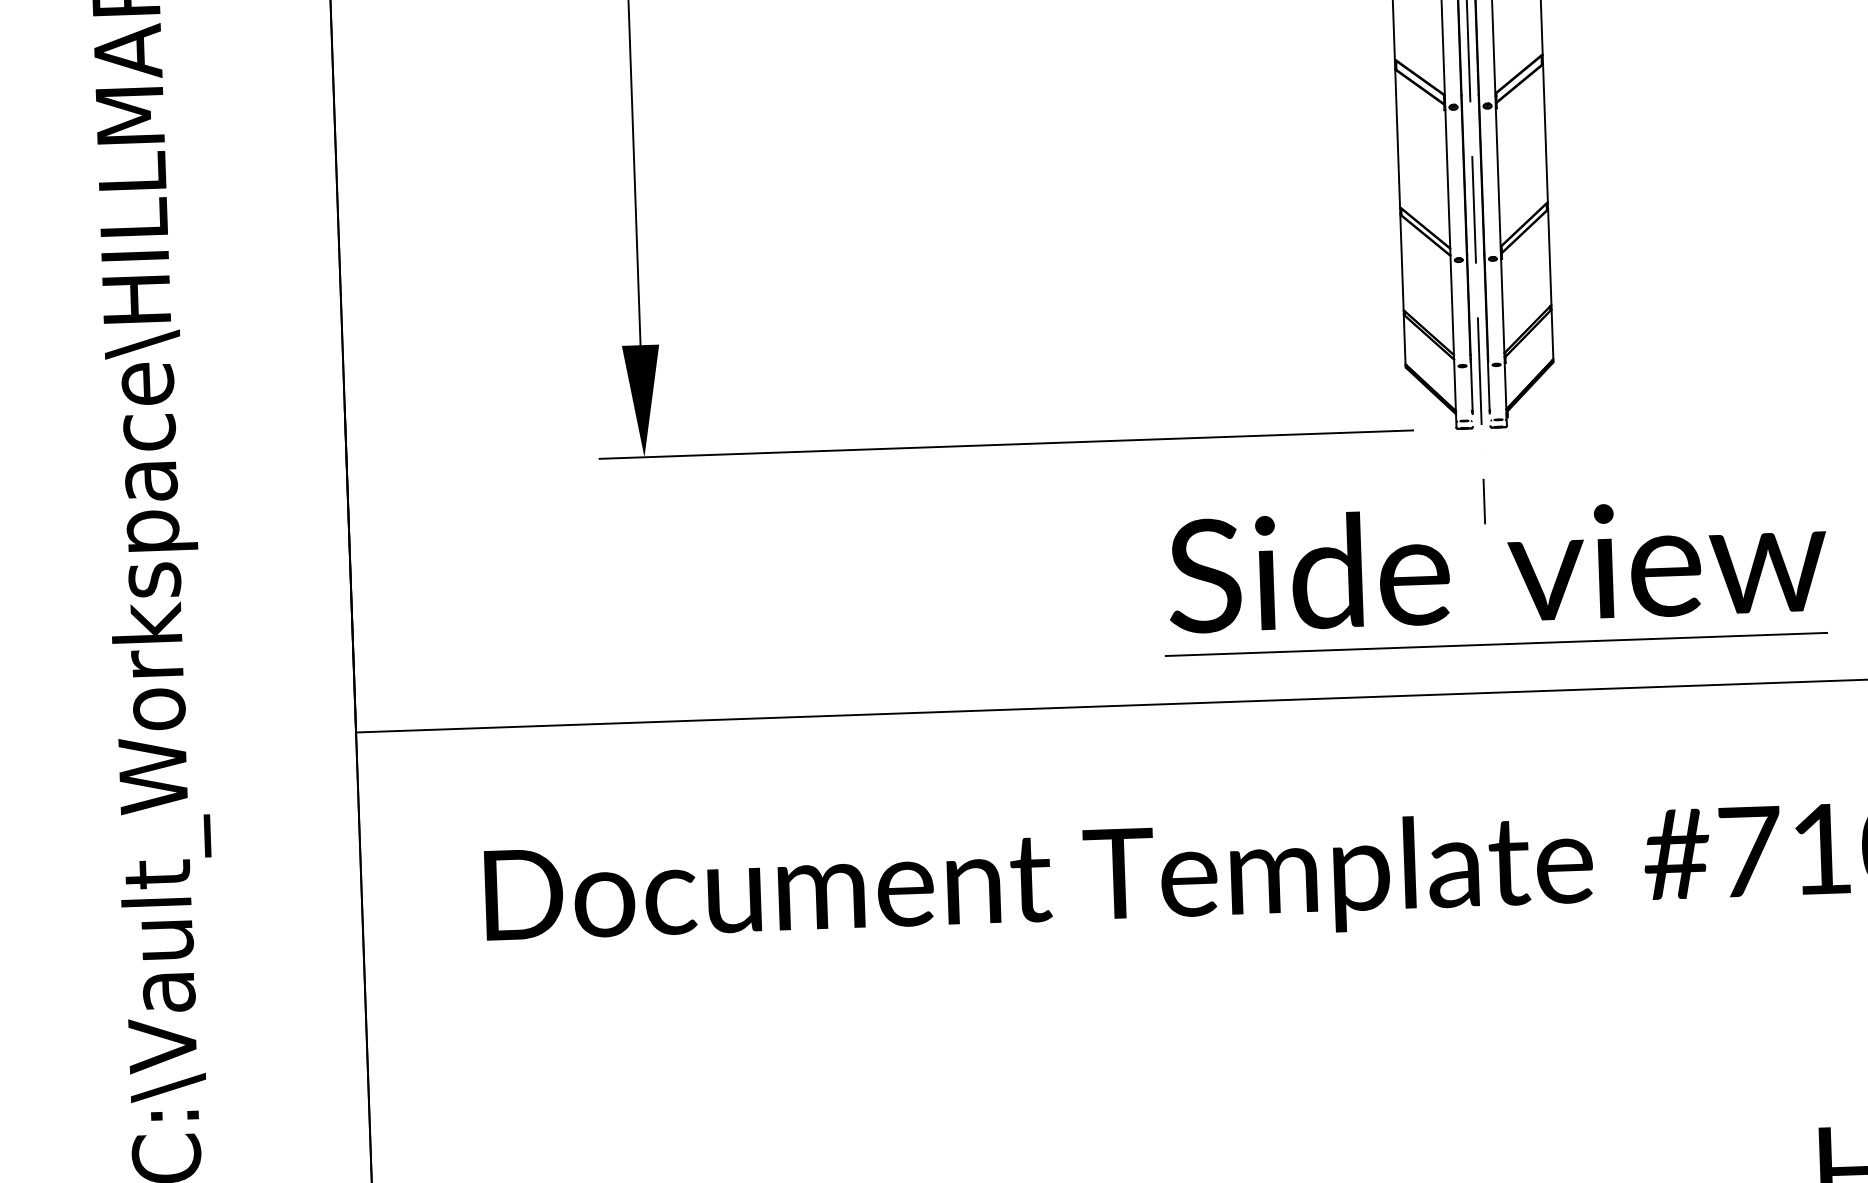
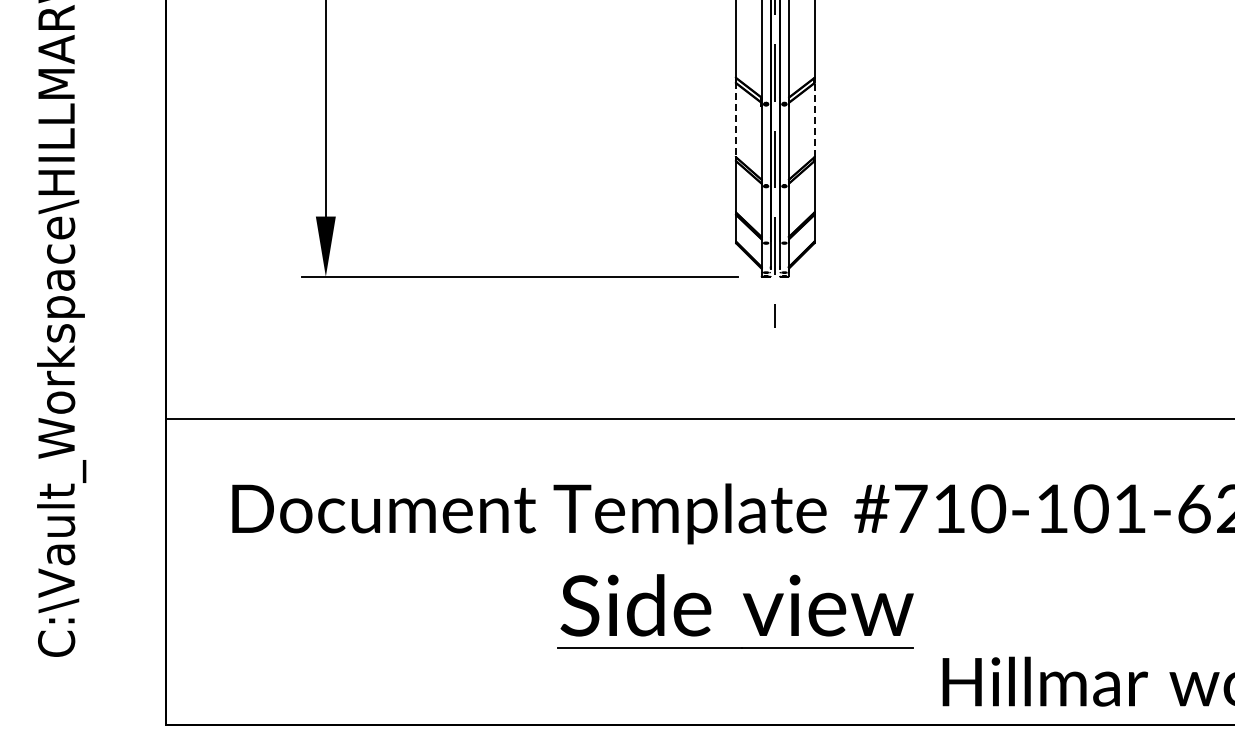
line: (1544, 132) -> (814, 119), solid -> dashed
line: (1397, 139) -> (735, 120), solid -> dashed
part: (1518, 569) -> (748, 608), moved

